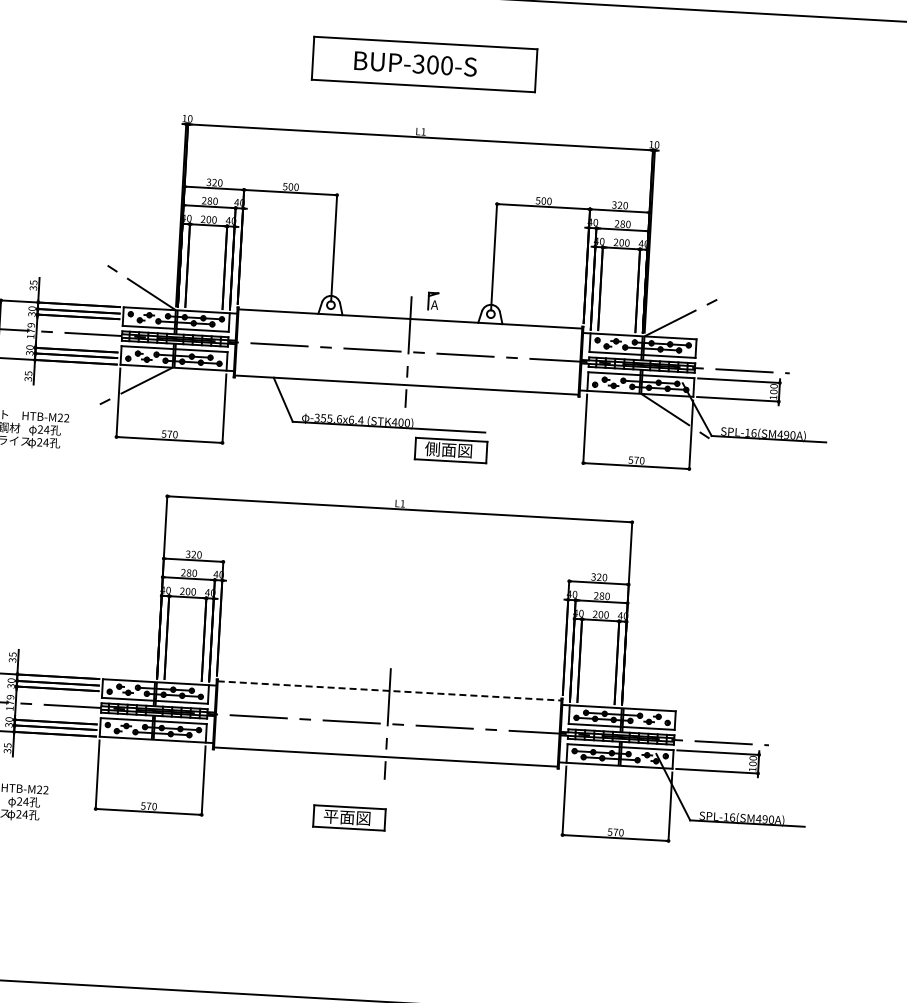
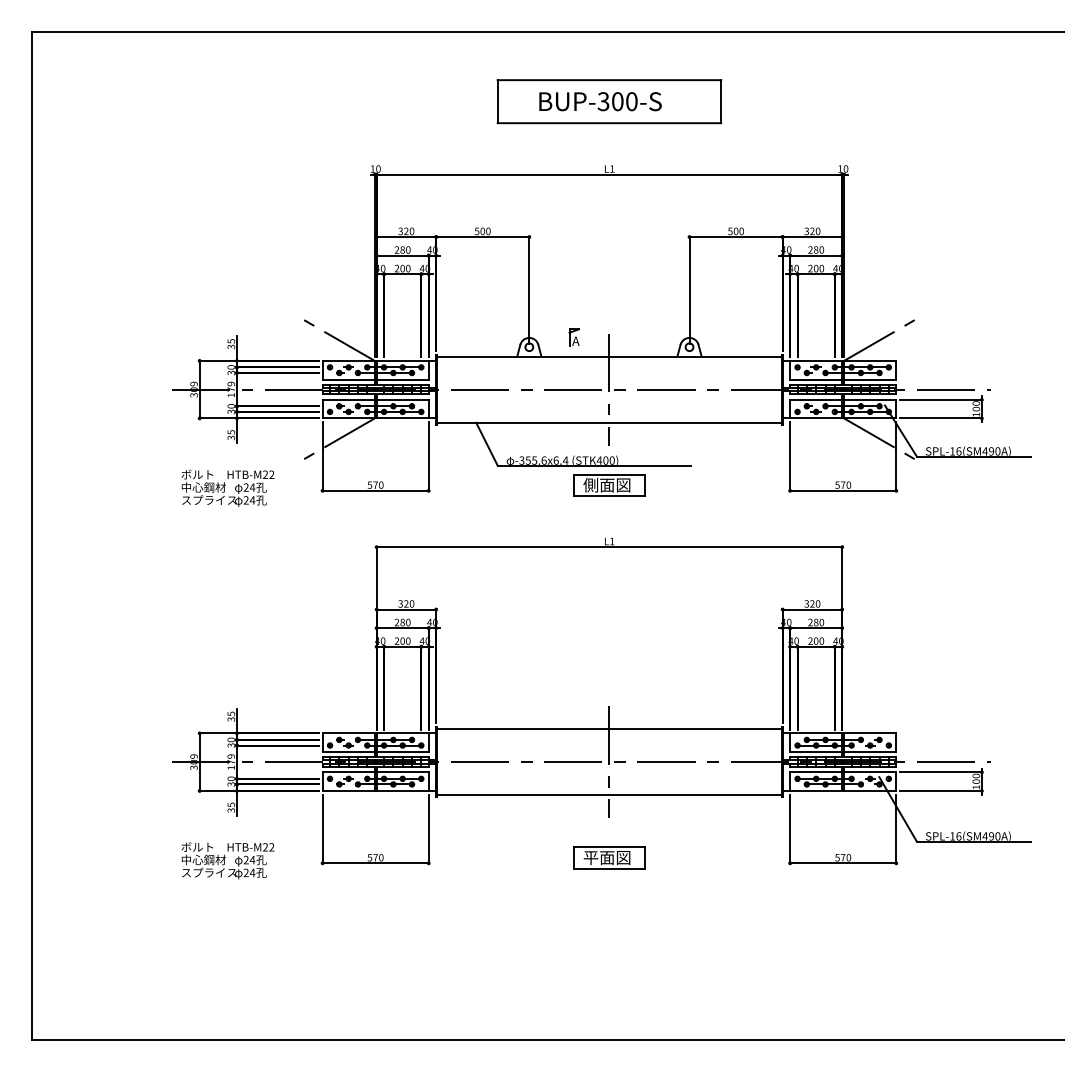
part: (432, 301) -> (573, 337), moved
part: (451, 450) -> (609, 485), moved
line: (389, 691) -> (609, 729), dashed -> solid
part: (349, 817) -> (609, 857), moved

